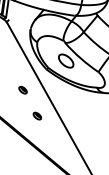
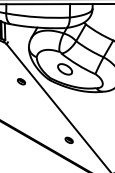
part: (23, 89) -> (21, 81), moved
part: (36, 114) -> (68, 139), moved

